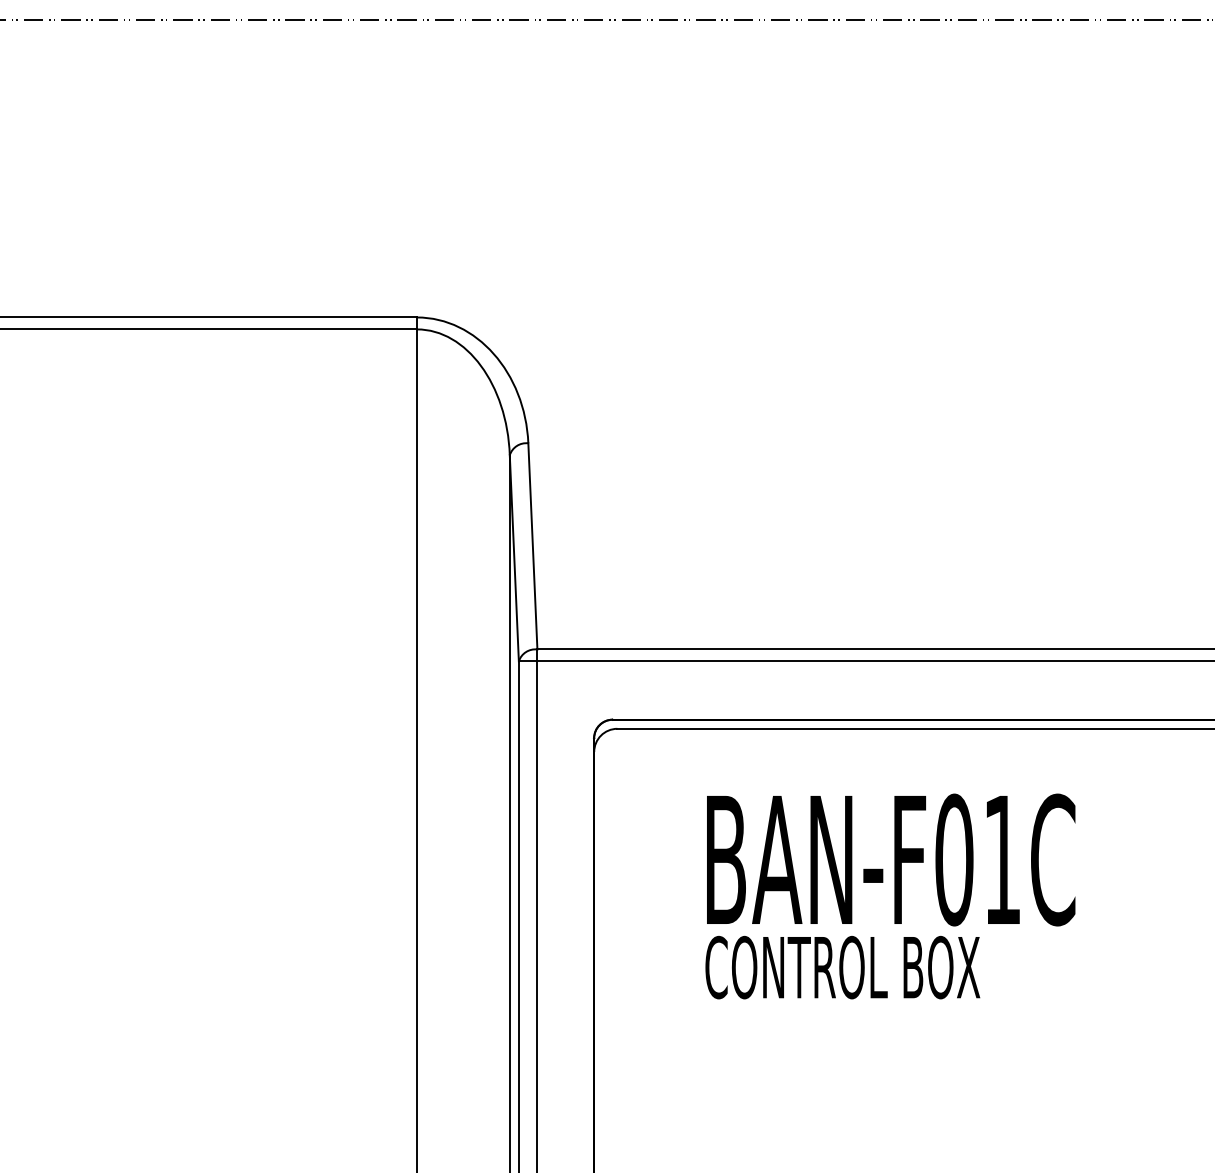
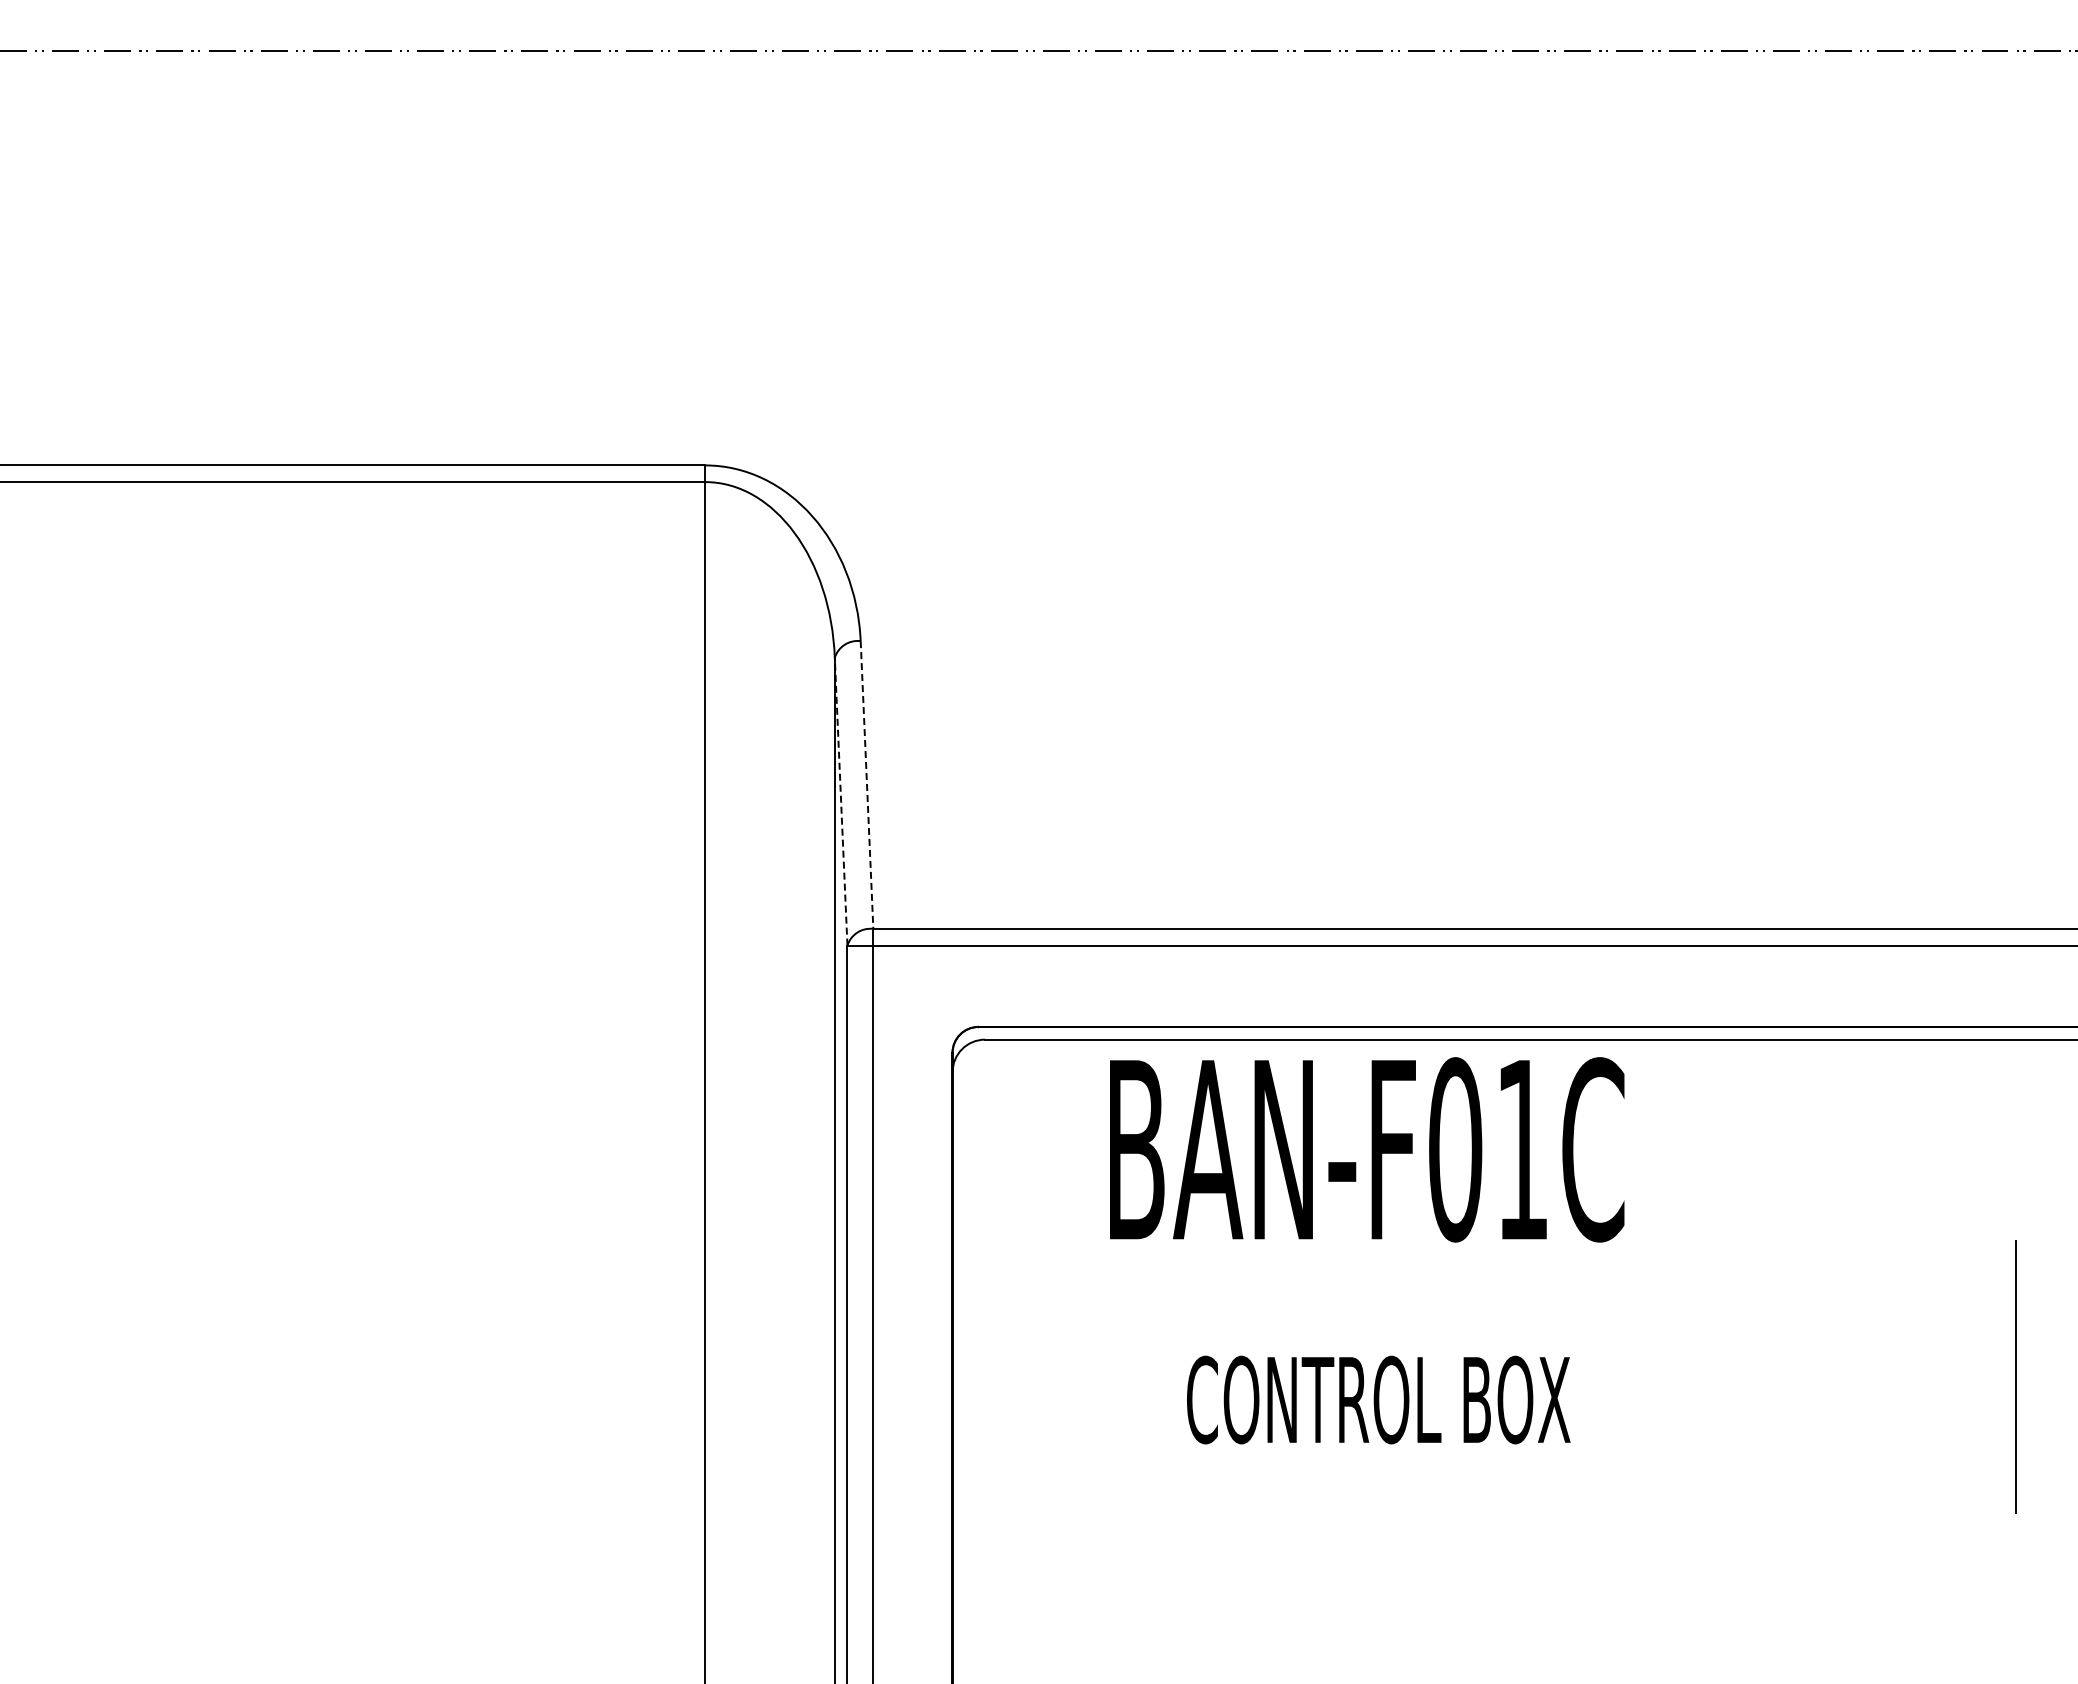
line: (533, 546) -> (867, 785), solid -> dashed
line: (514, 558) -> (841, 801), solid -> dashed
text: (891, 859) -> (1367, 1149), moved
text: (842, 967) -> (1378, 1399), moved

